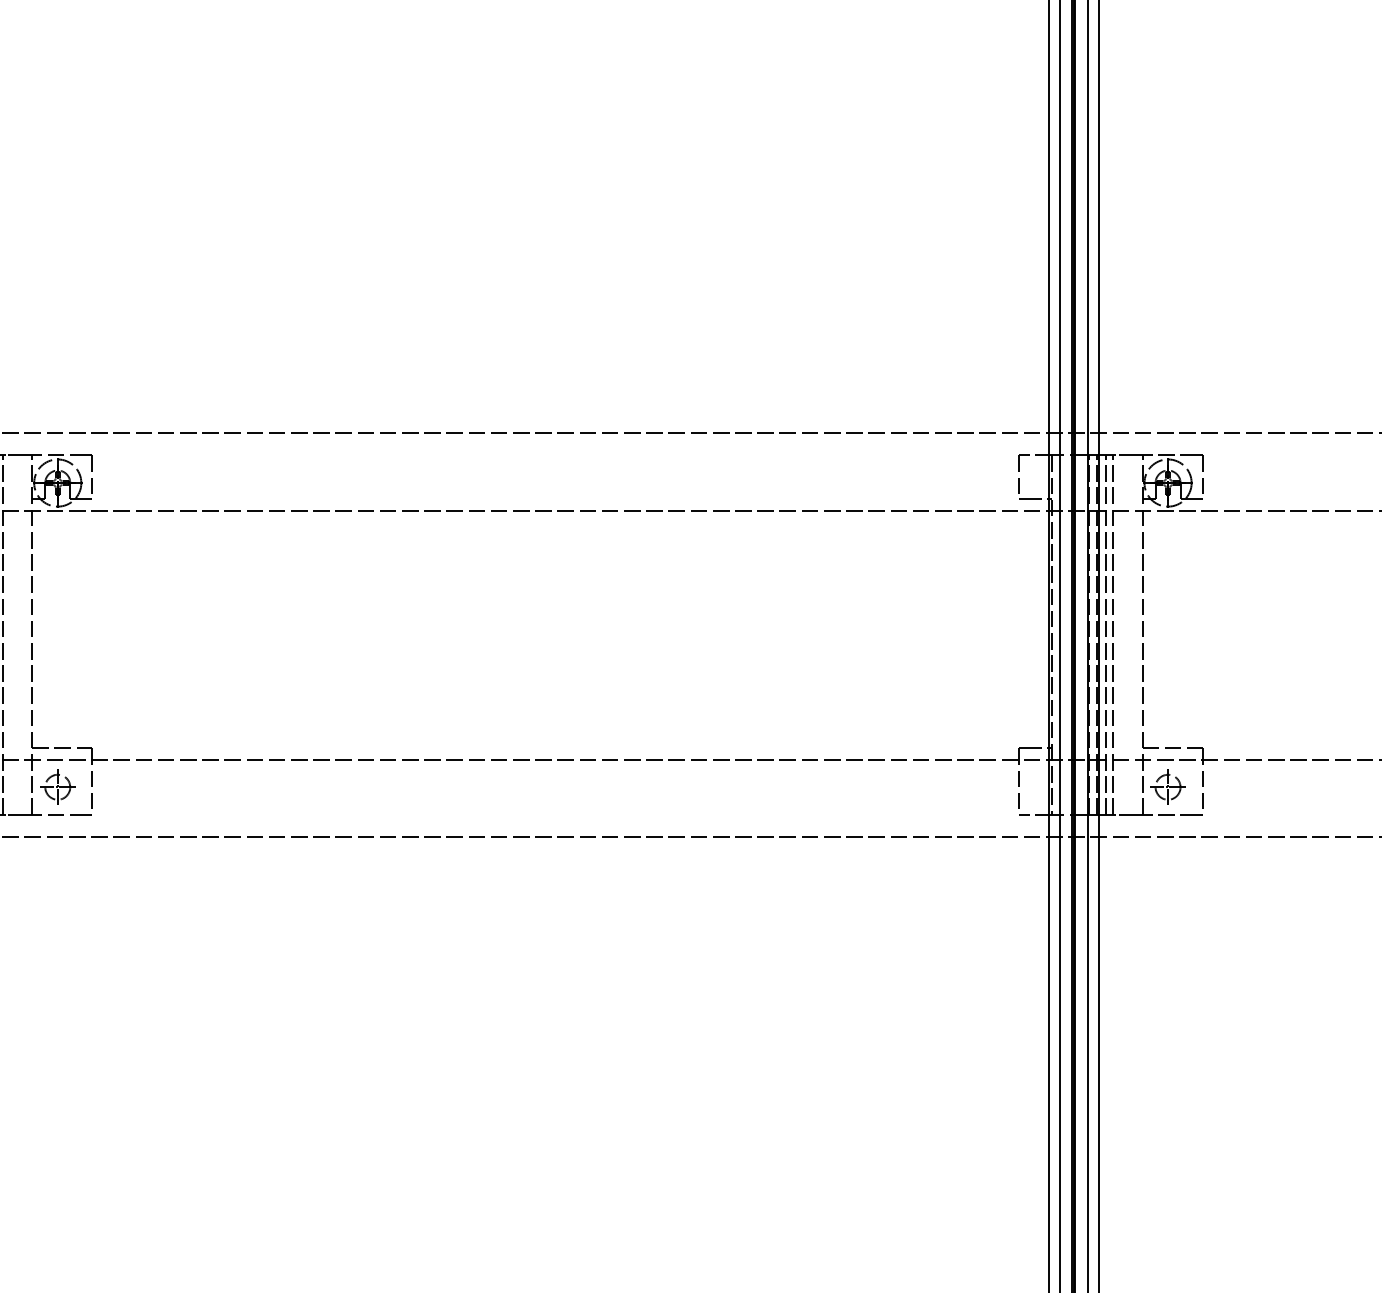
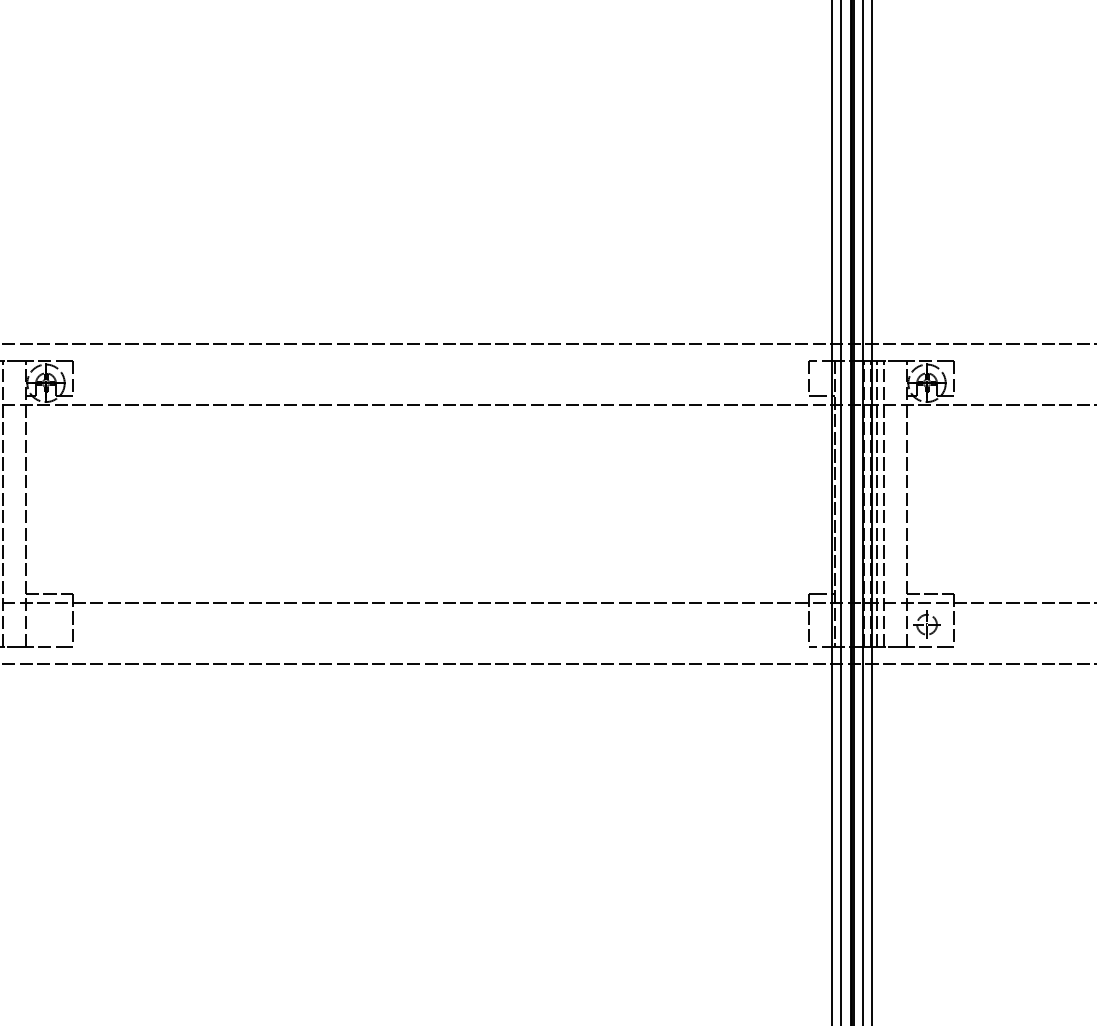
part: (57, 786) -> (45, 624), removed

